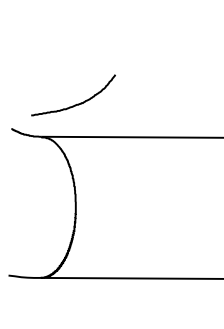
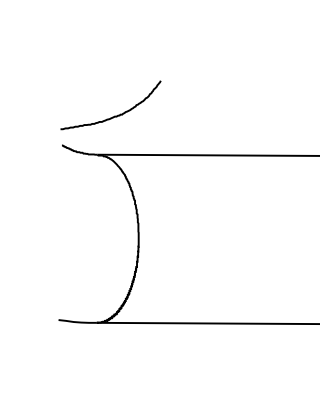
curve: (76, 103) -> (114, 115), moved

